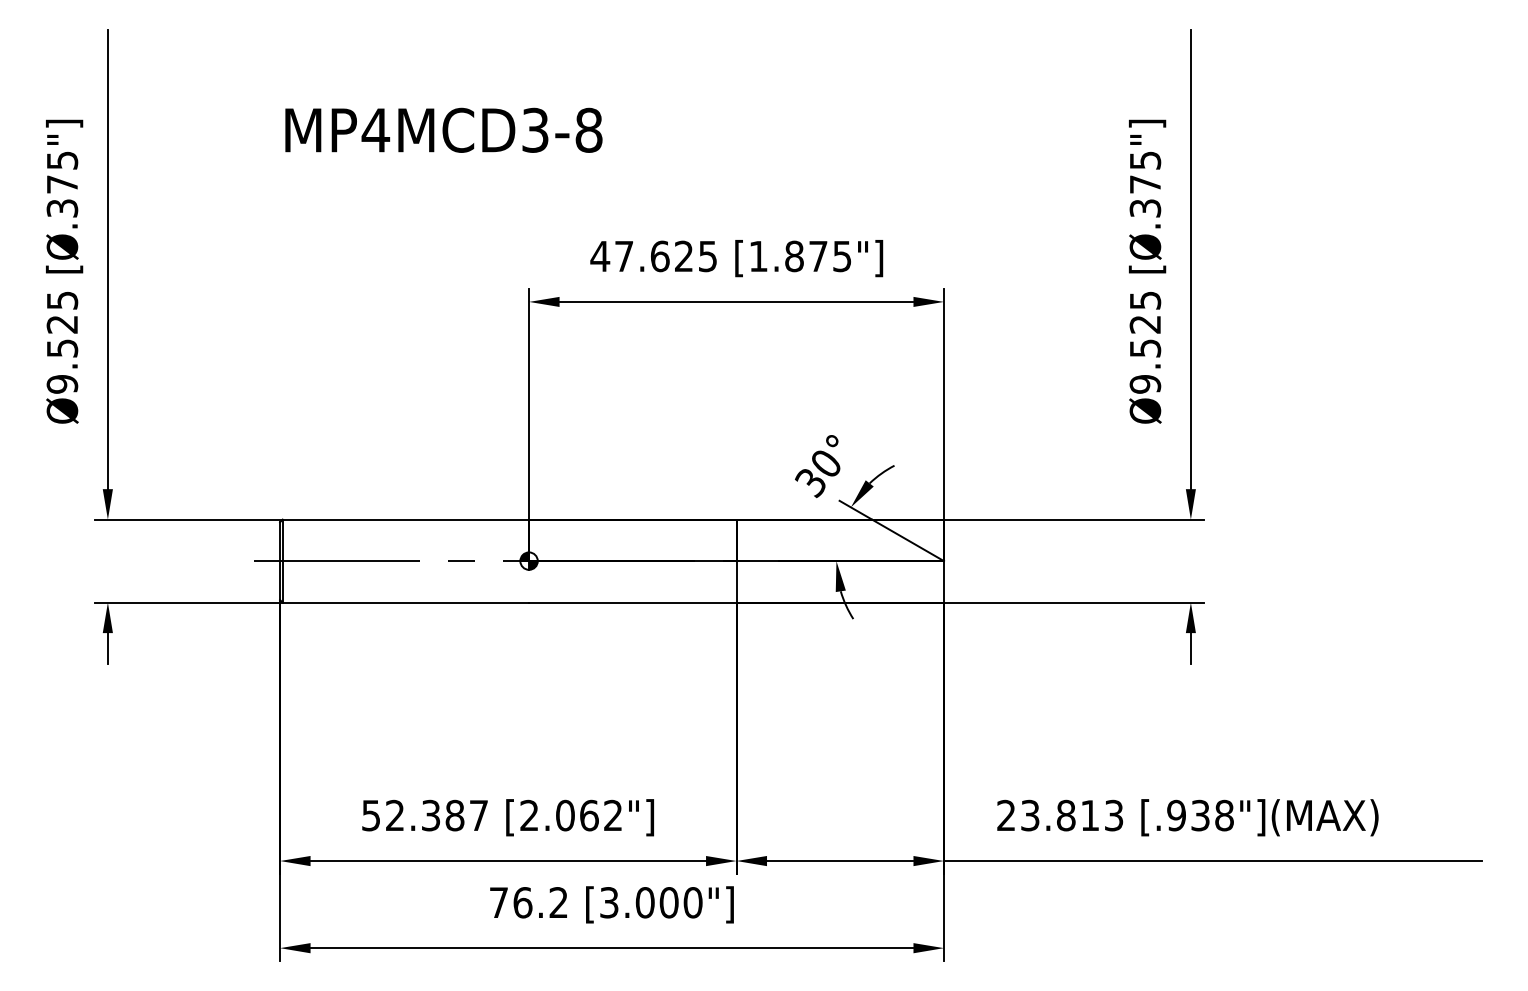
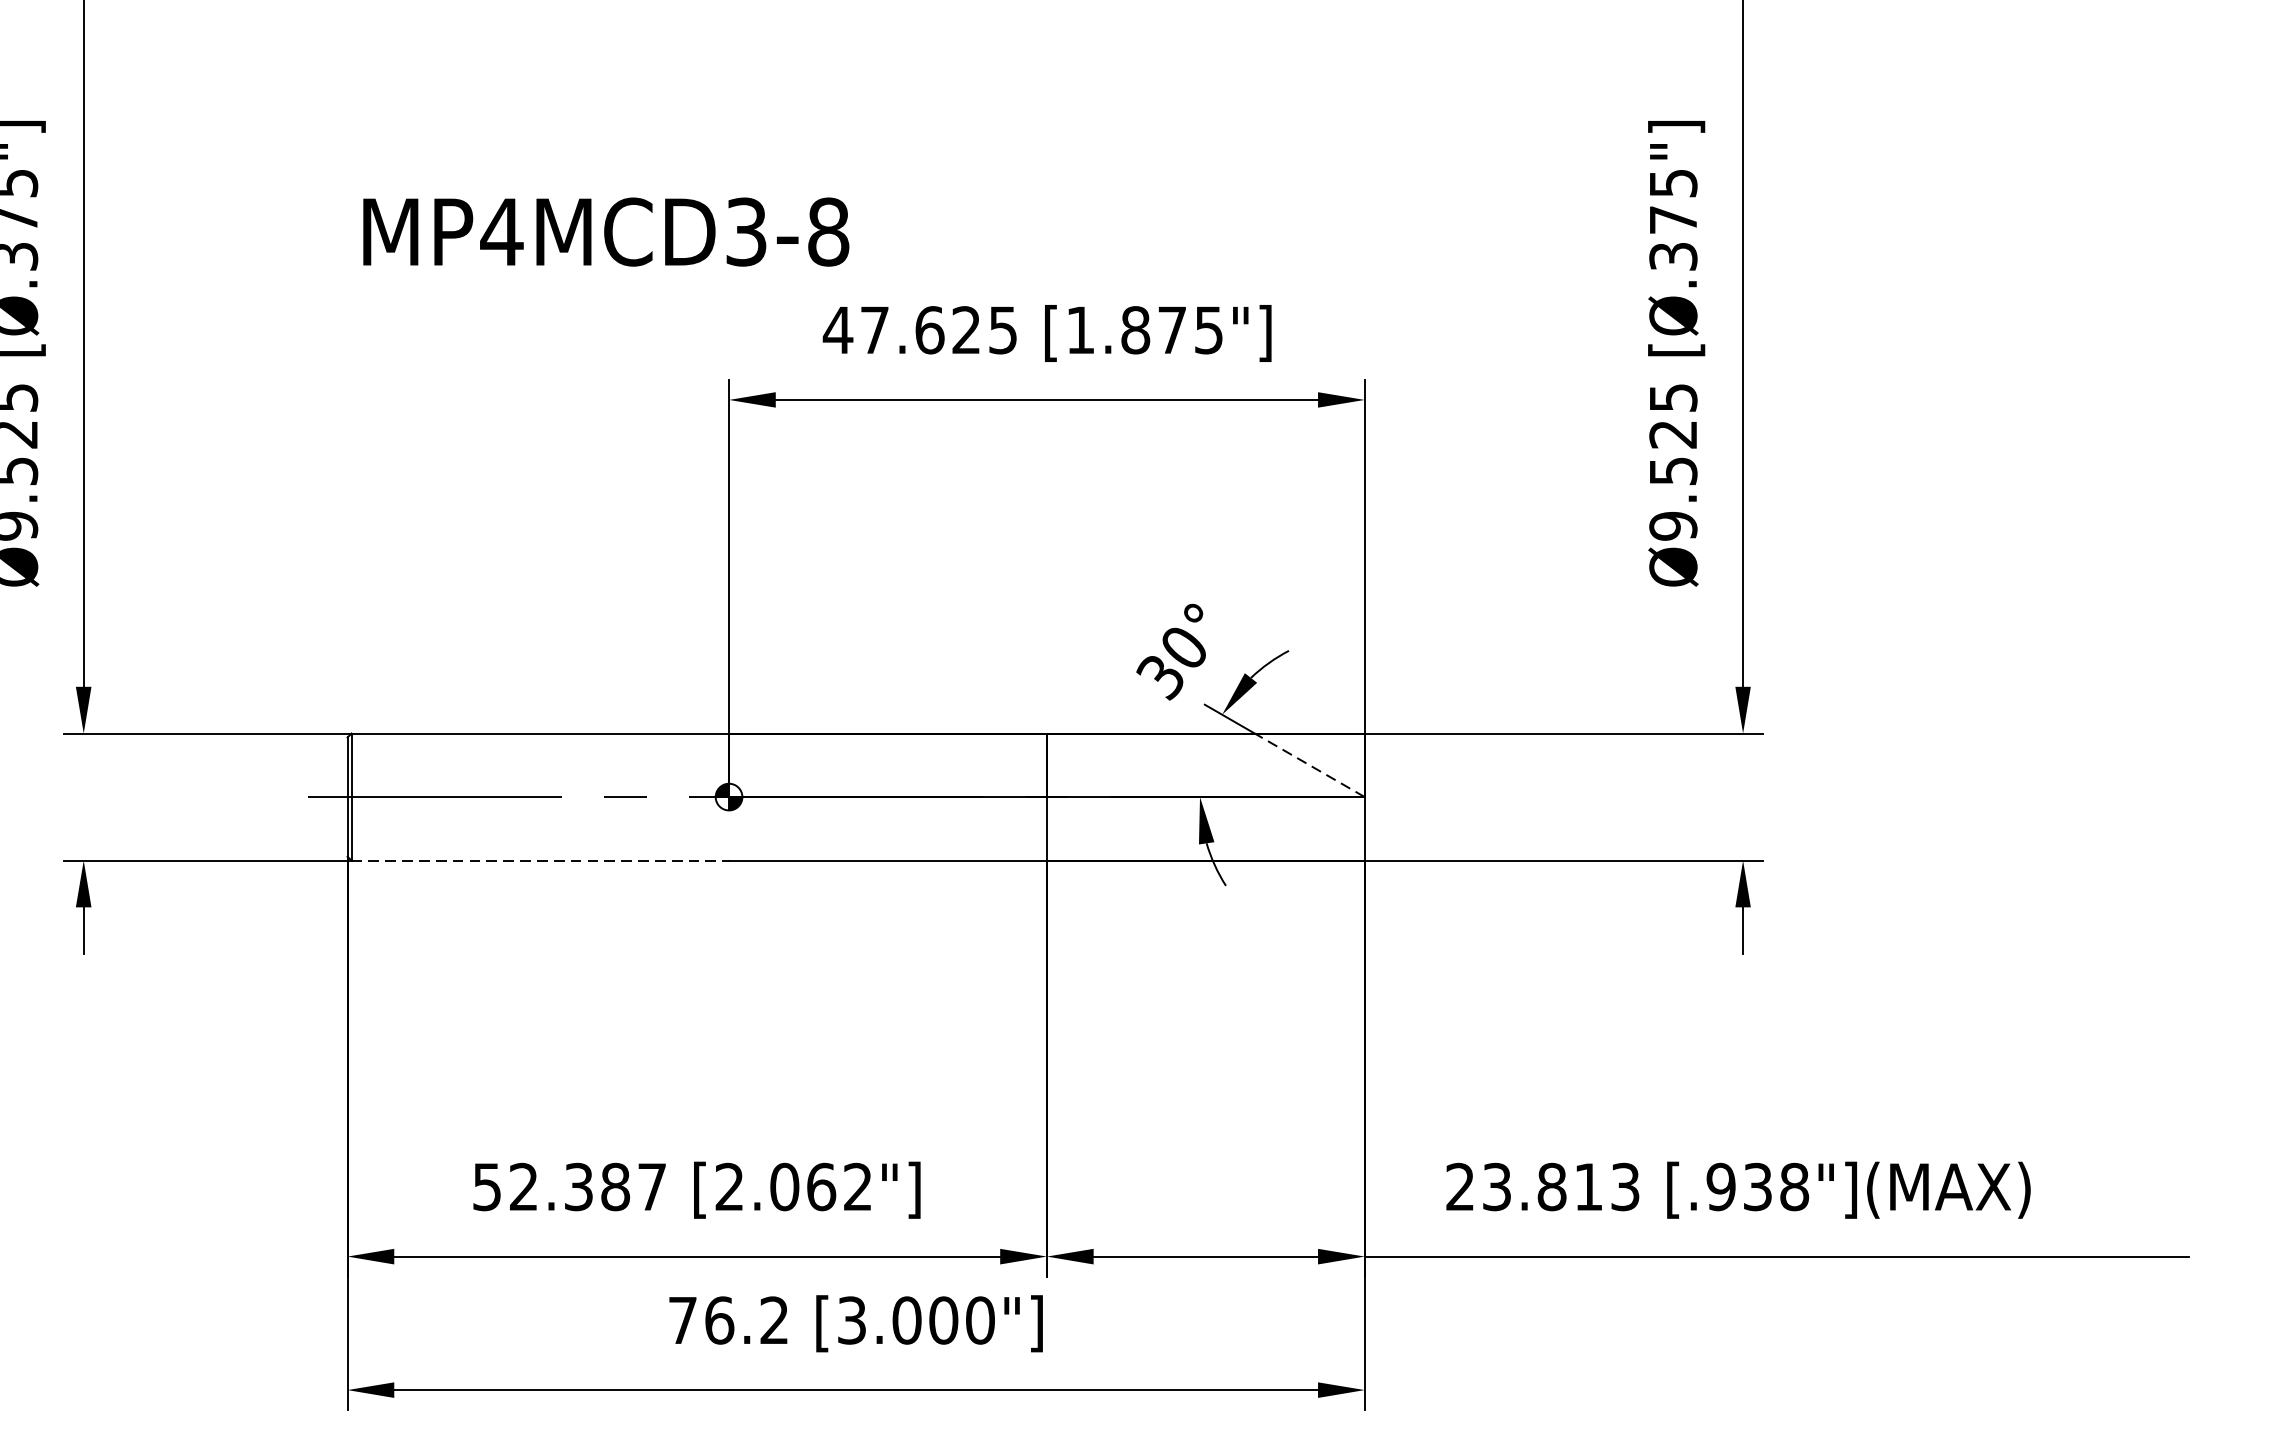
text: (443, 129) -> (605, 230), moved
line: (907, 540) -> (1308, 765), solid -> dashed
line: (406, 602) -> (541, 860), solid -> dashed

